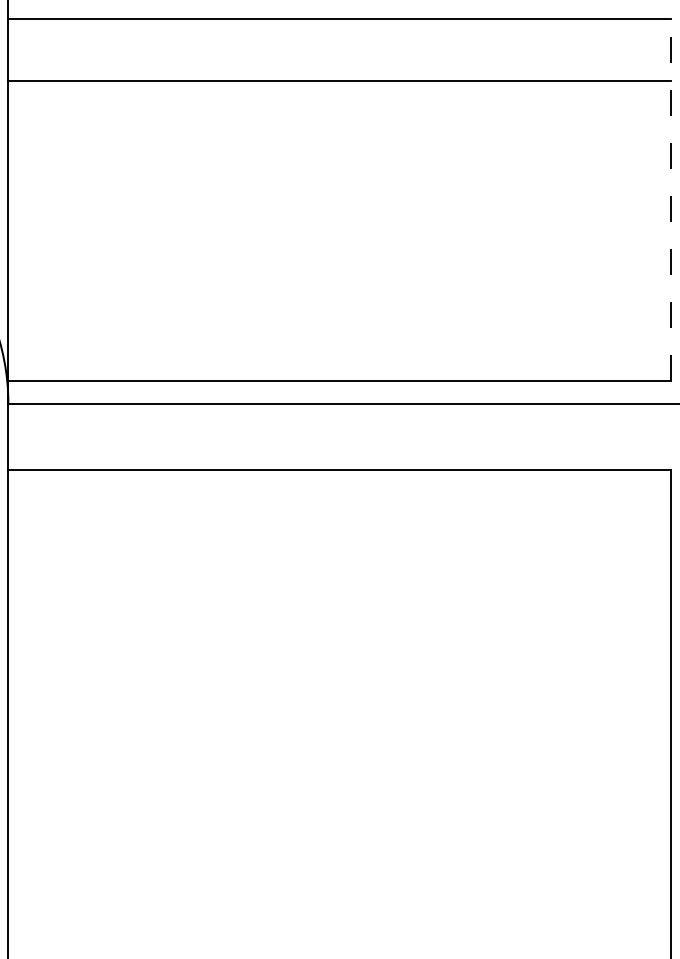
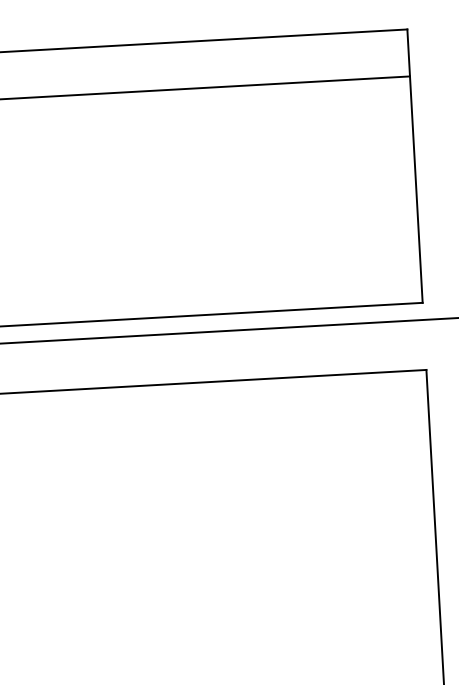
line: (670, 199) -> (414, 165), dashed -> solid

